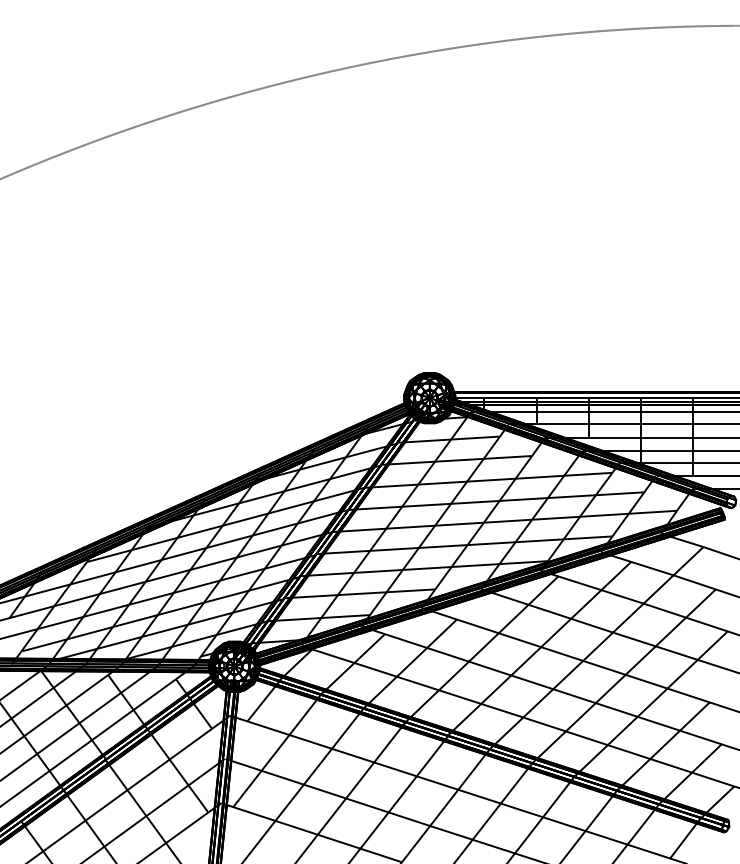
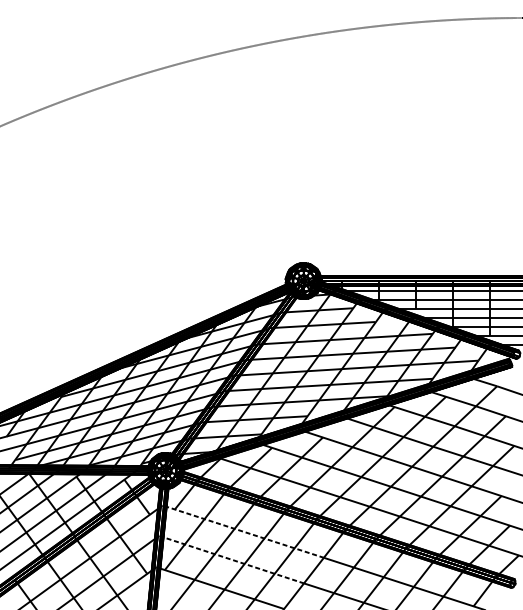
line: (343, 752) -> (242, 531), solid -> dashed
line: (328, 792) -> (232, 559), solid -> dashed

